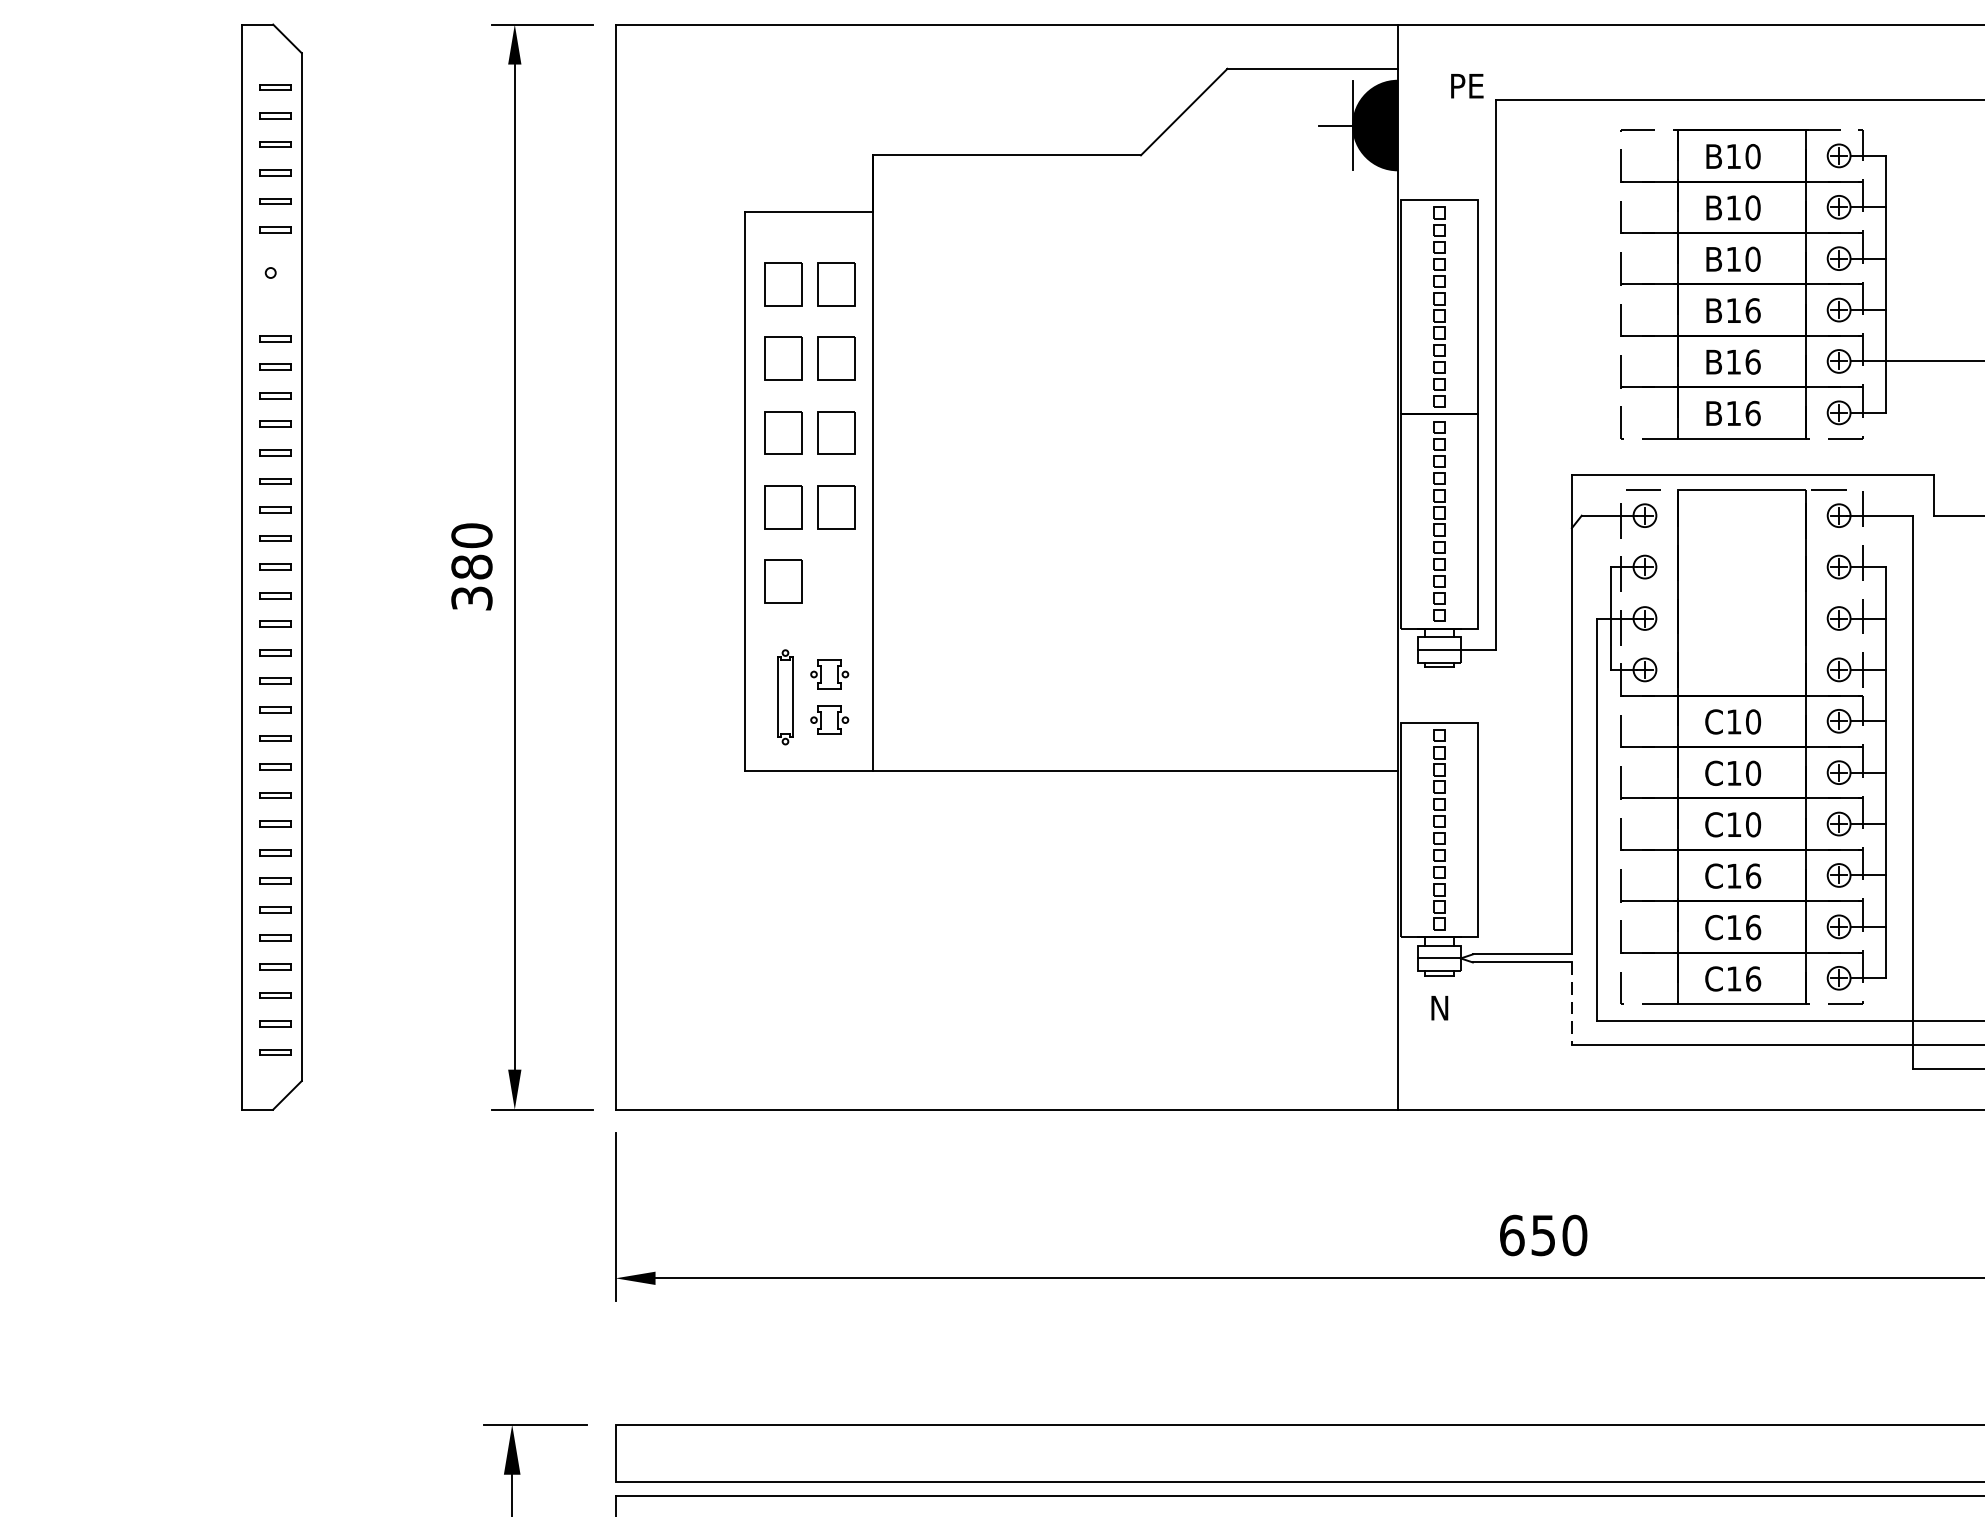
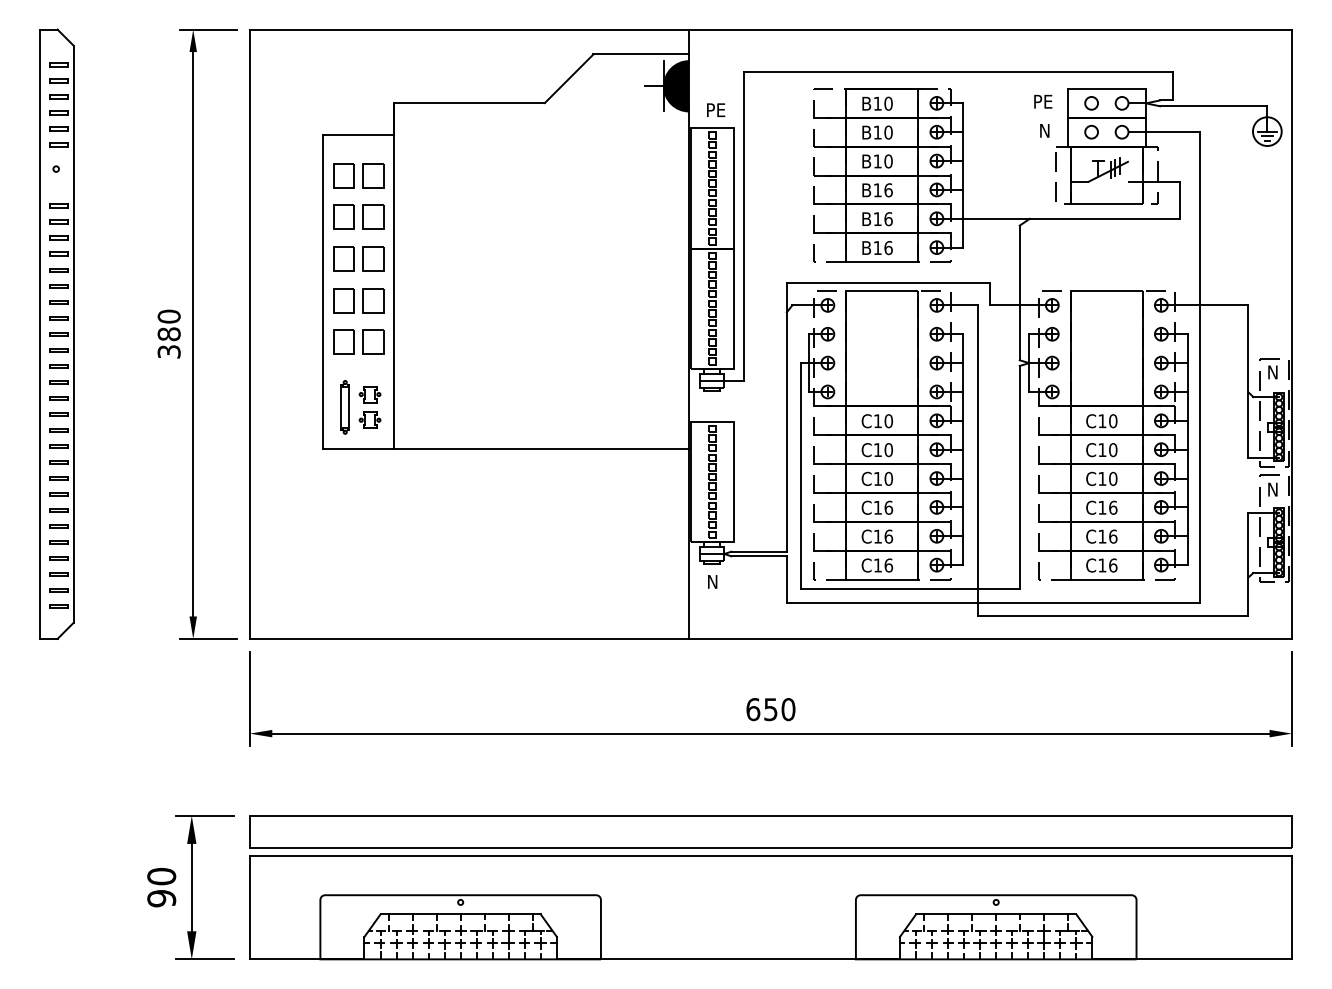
text: (1468, 84) -> (716, 109), moved
part: (835, 579) -> (373, 341), added
line: (1571, 1003) -> (786, 579), dashed -> solid

